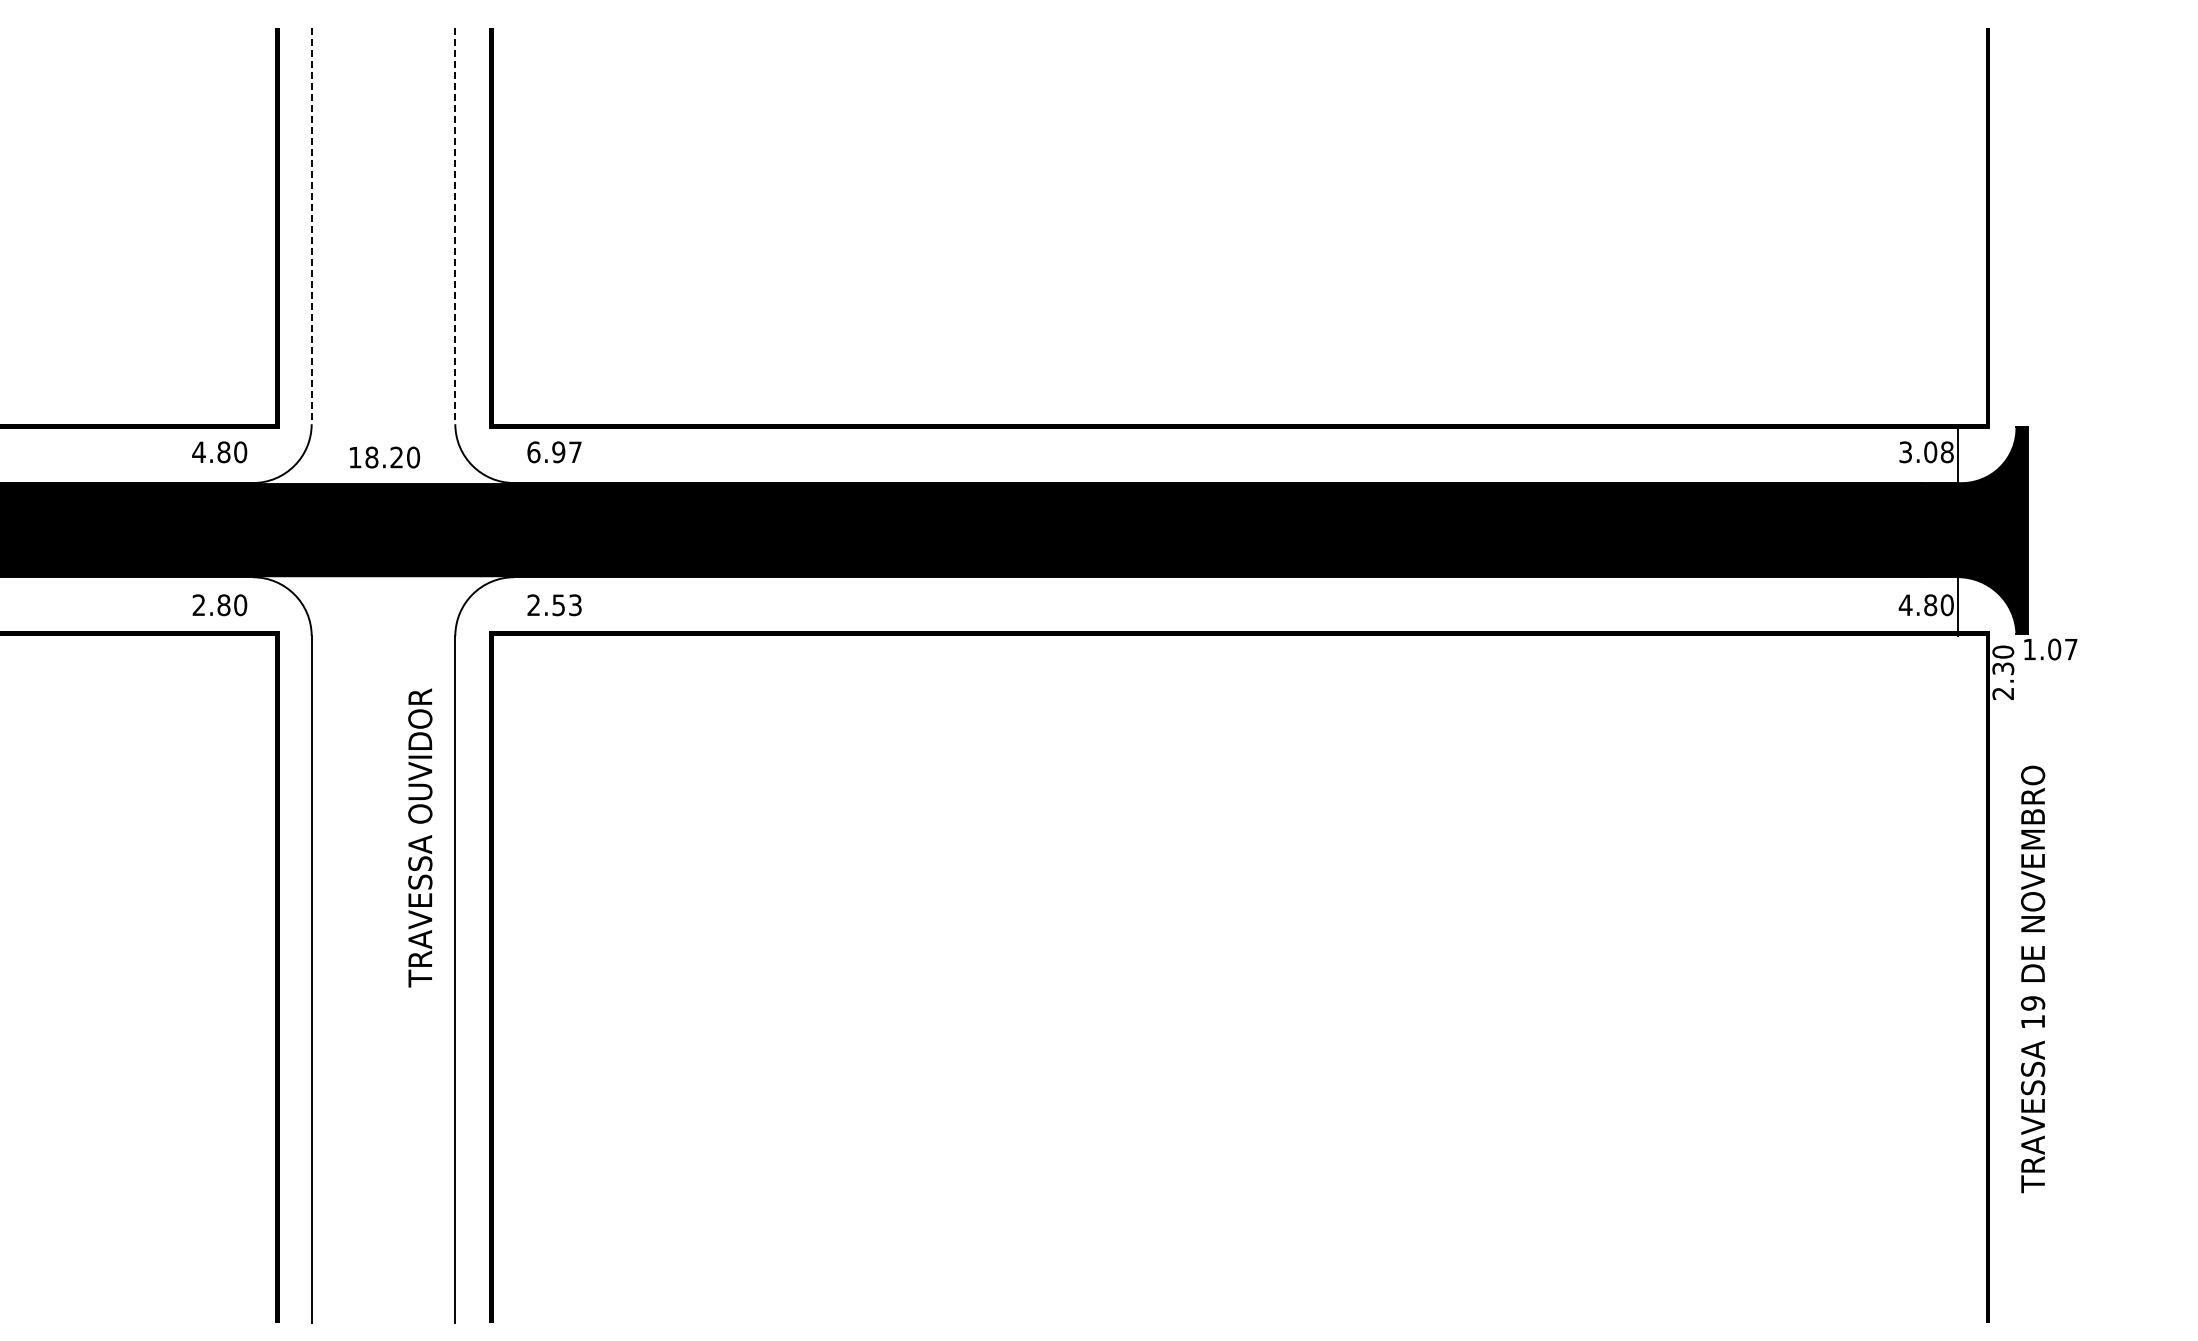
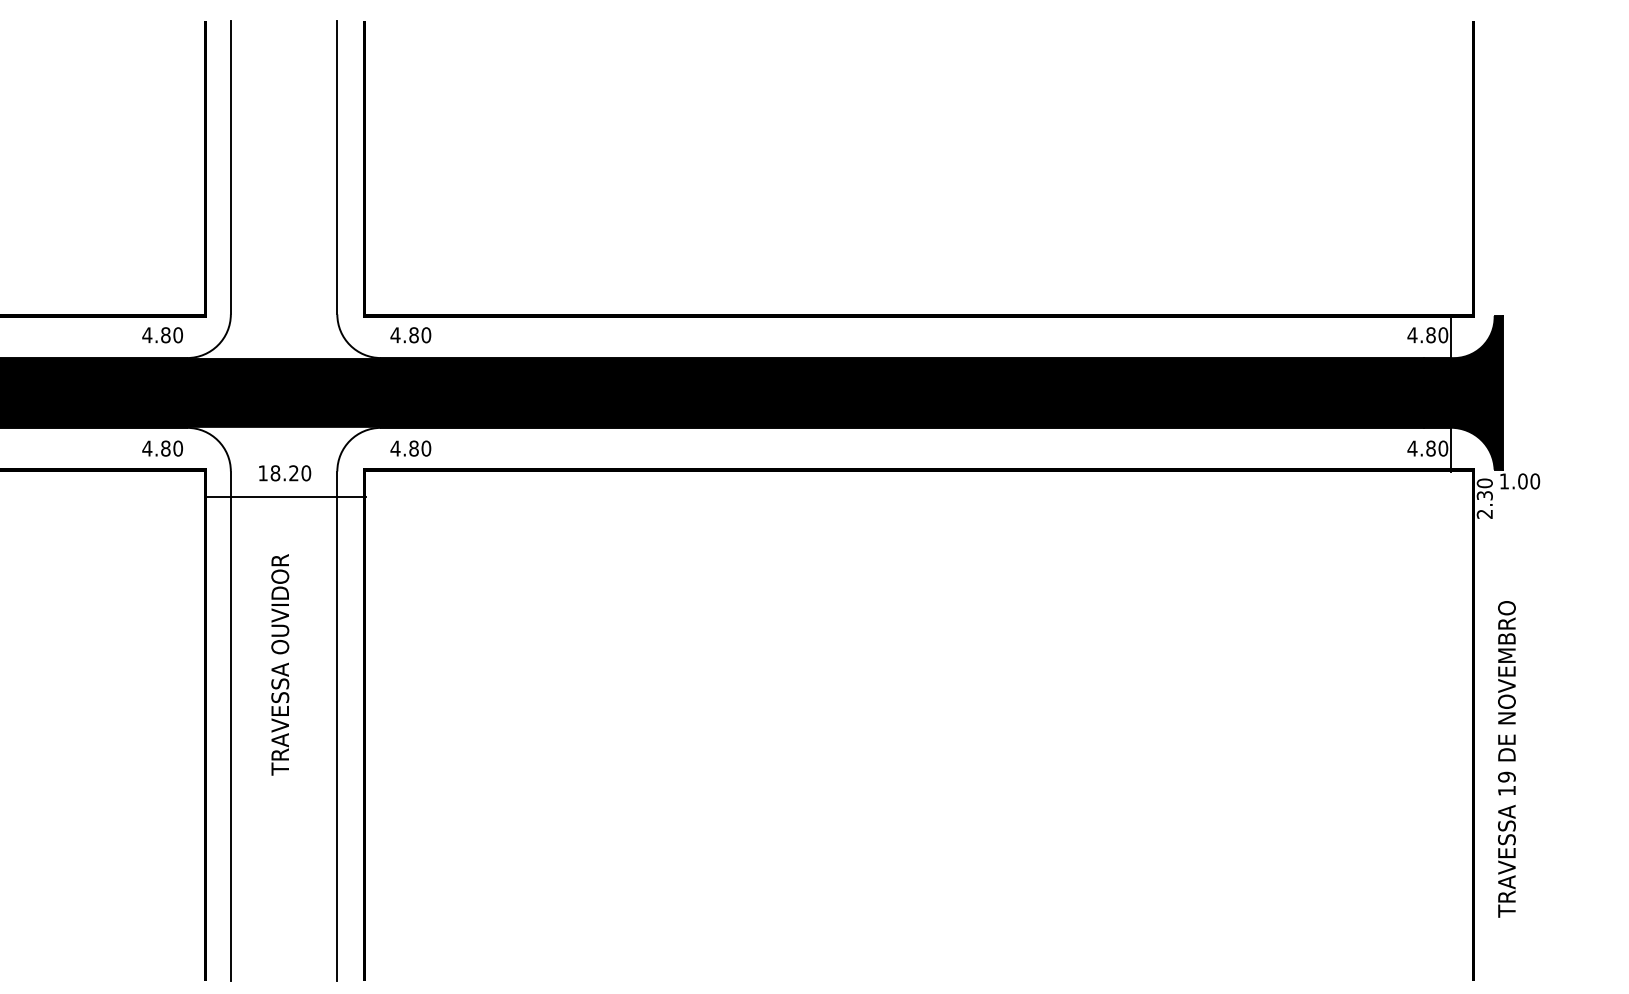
line: (311, 226) -> (230, 167), dashed -> solid
line: (455, 226) -> (337, 167), dashed -> solid
text: (553, 452) -> (410, 335), 6.97 -> 4.80
text: (1925, 452) -> (1427, 335), 3.08 -> 4.80
text: (384, 457) -> (284, 473), moved
text: (198, 604) -> (146, 448), 2.80 -> 4.80
text: (553, 605) -> (410, 448), 2.53 -> 4.80
text: (2070, 649) -> (1534, 481), 1.07 -> 1.00
line: (387, 670) -> (287, 497), added
text: (420, 837) -> (280, 664), moved
text: (2033, 979) -> (1507, 759), moved

